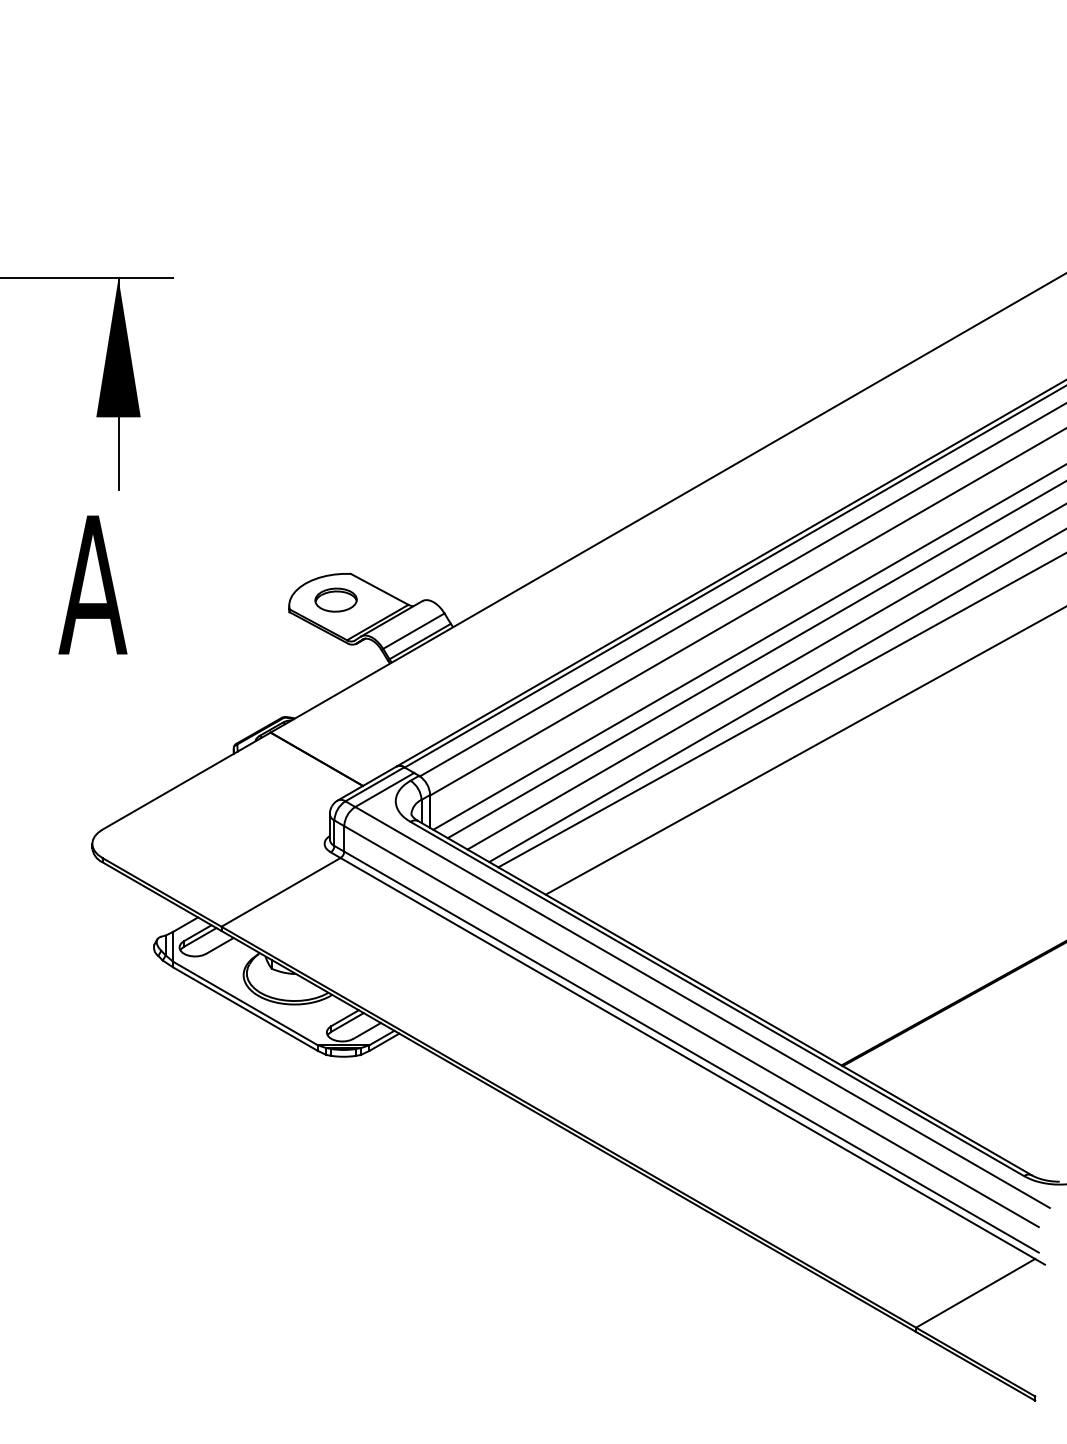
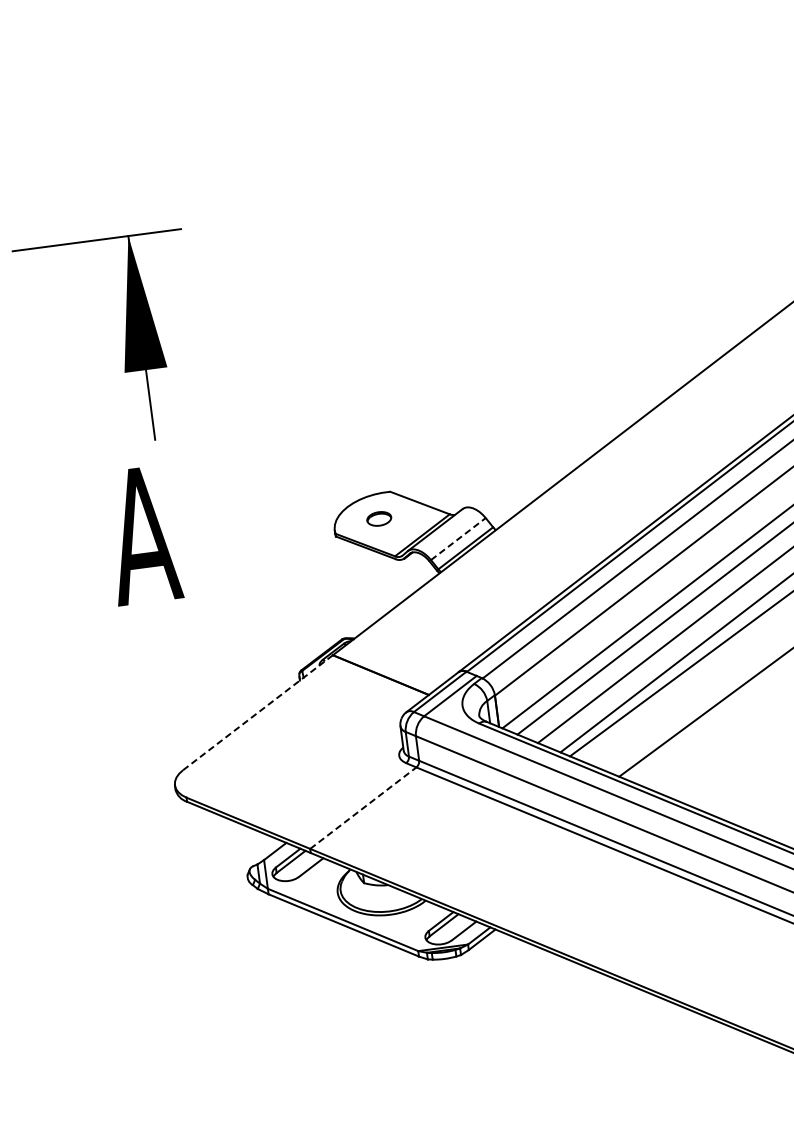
part: (335, 599) -> (378, 518), size x0.6
line: (414, 630) -> (458, 538), solid -> dashed
line: (186, 781) -> (257, 713), solid -> dashed
line: (281, 892) -> (363, 808), solid -> dashed

